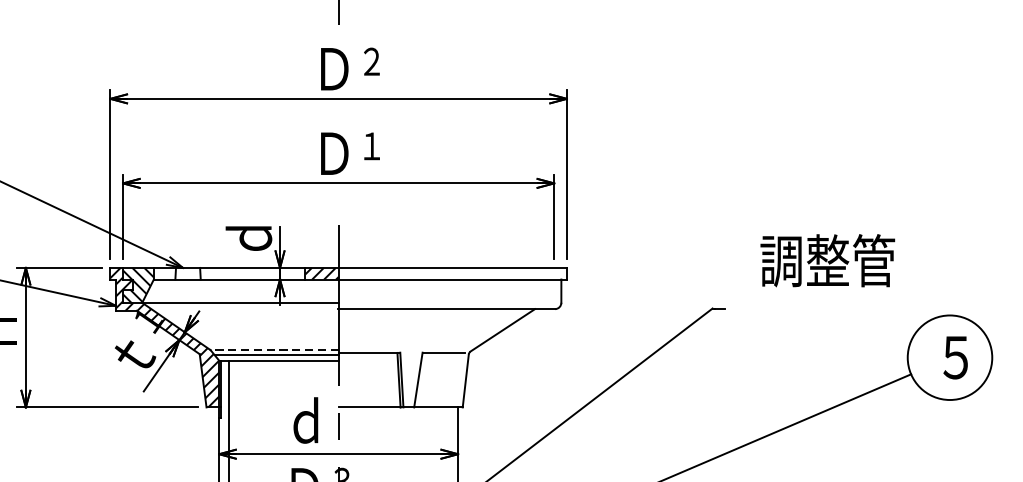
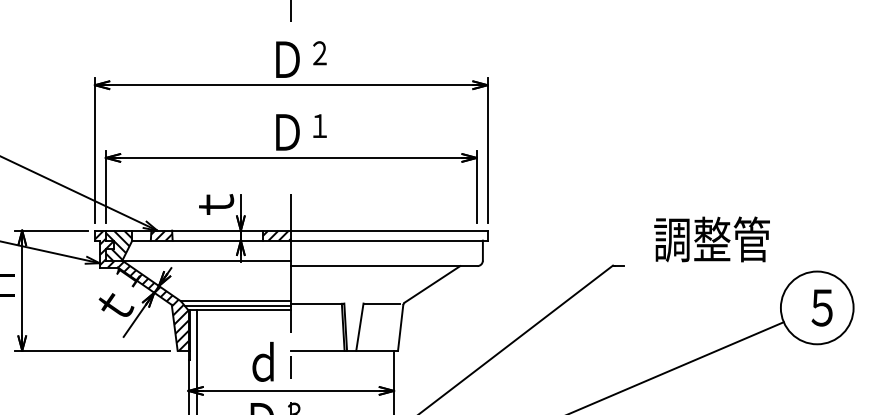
text: (249, 238) -> (214, 205), ｄ -> ｔ
text: (827, 260) -> (711, 239), moved
hatch: (187, 273) -> (161, 235), added
line: (273, 350) -> (235, 301), dashed -> solid

